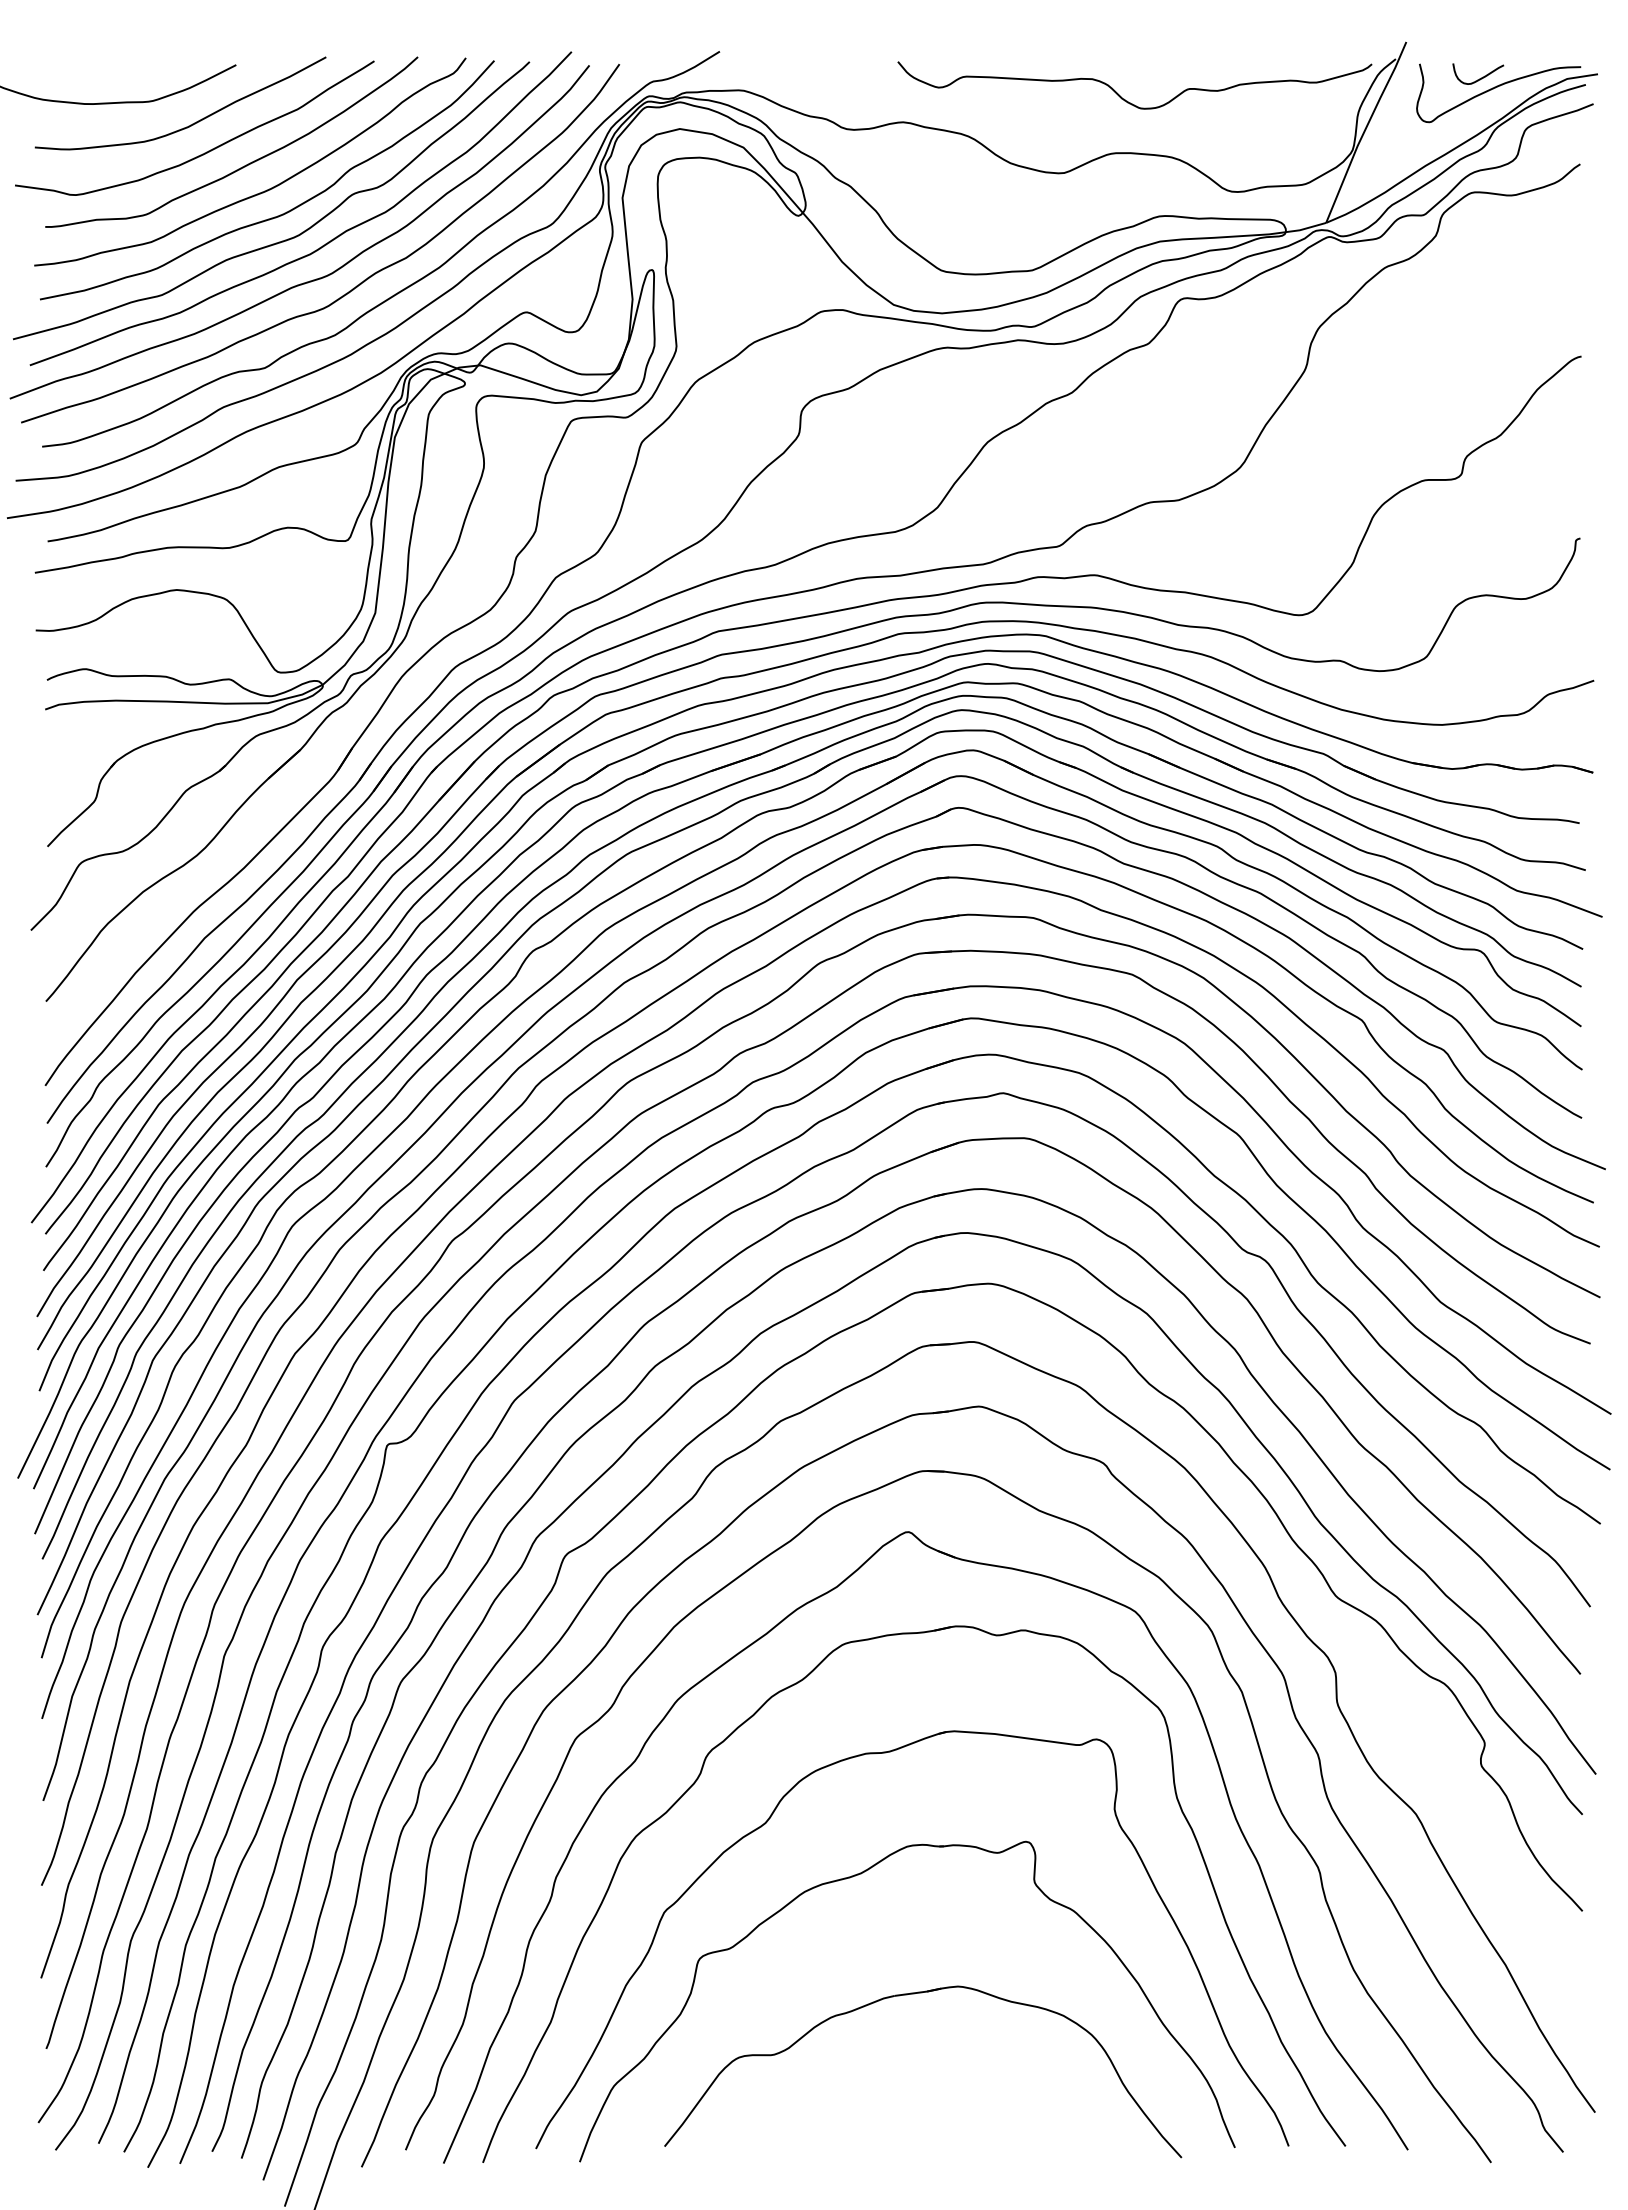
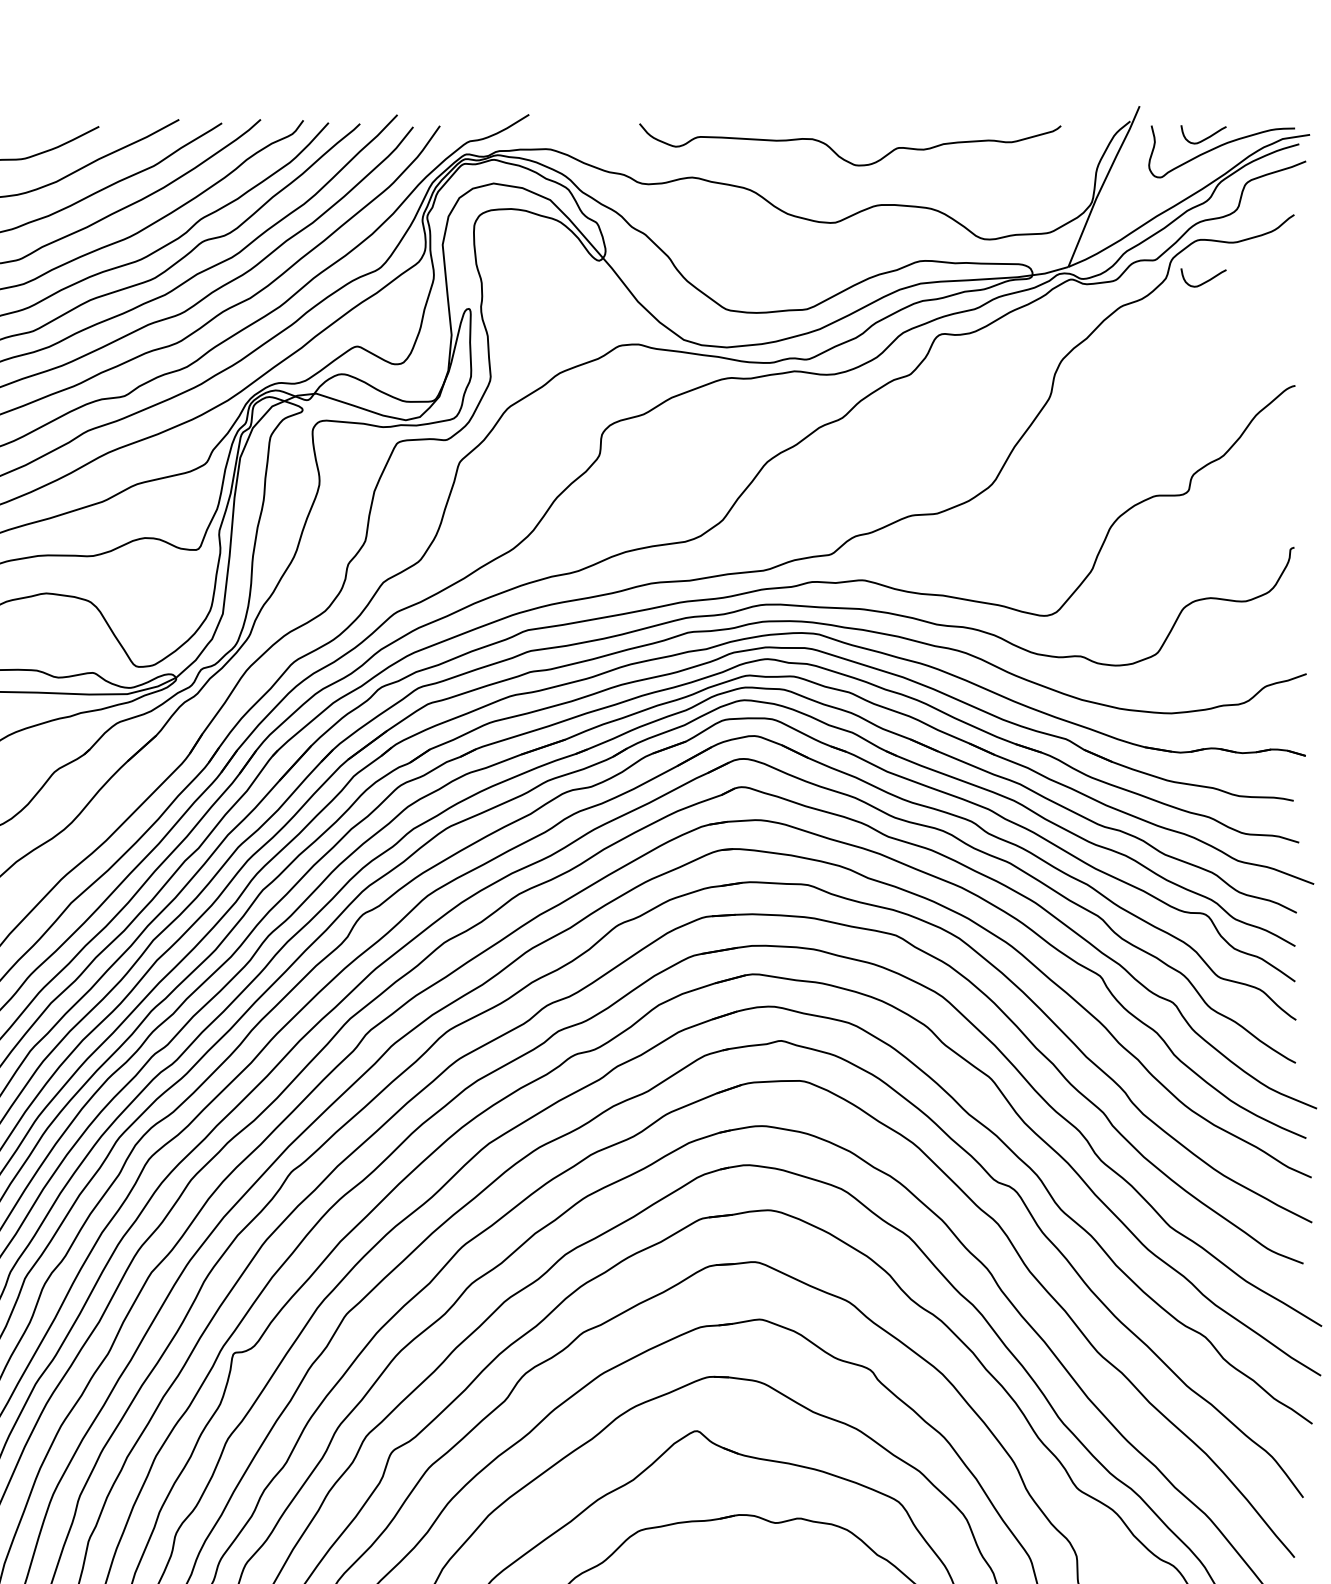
curve: (1127, 100) -> (843, 158), moved
curve: (1481, 238) -> (1206, 280), added

